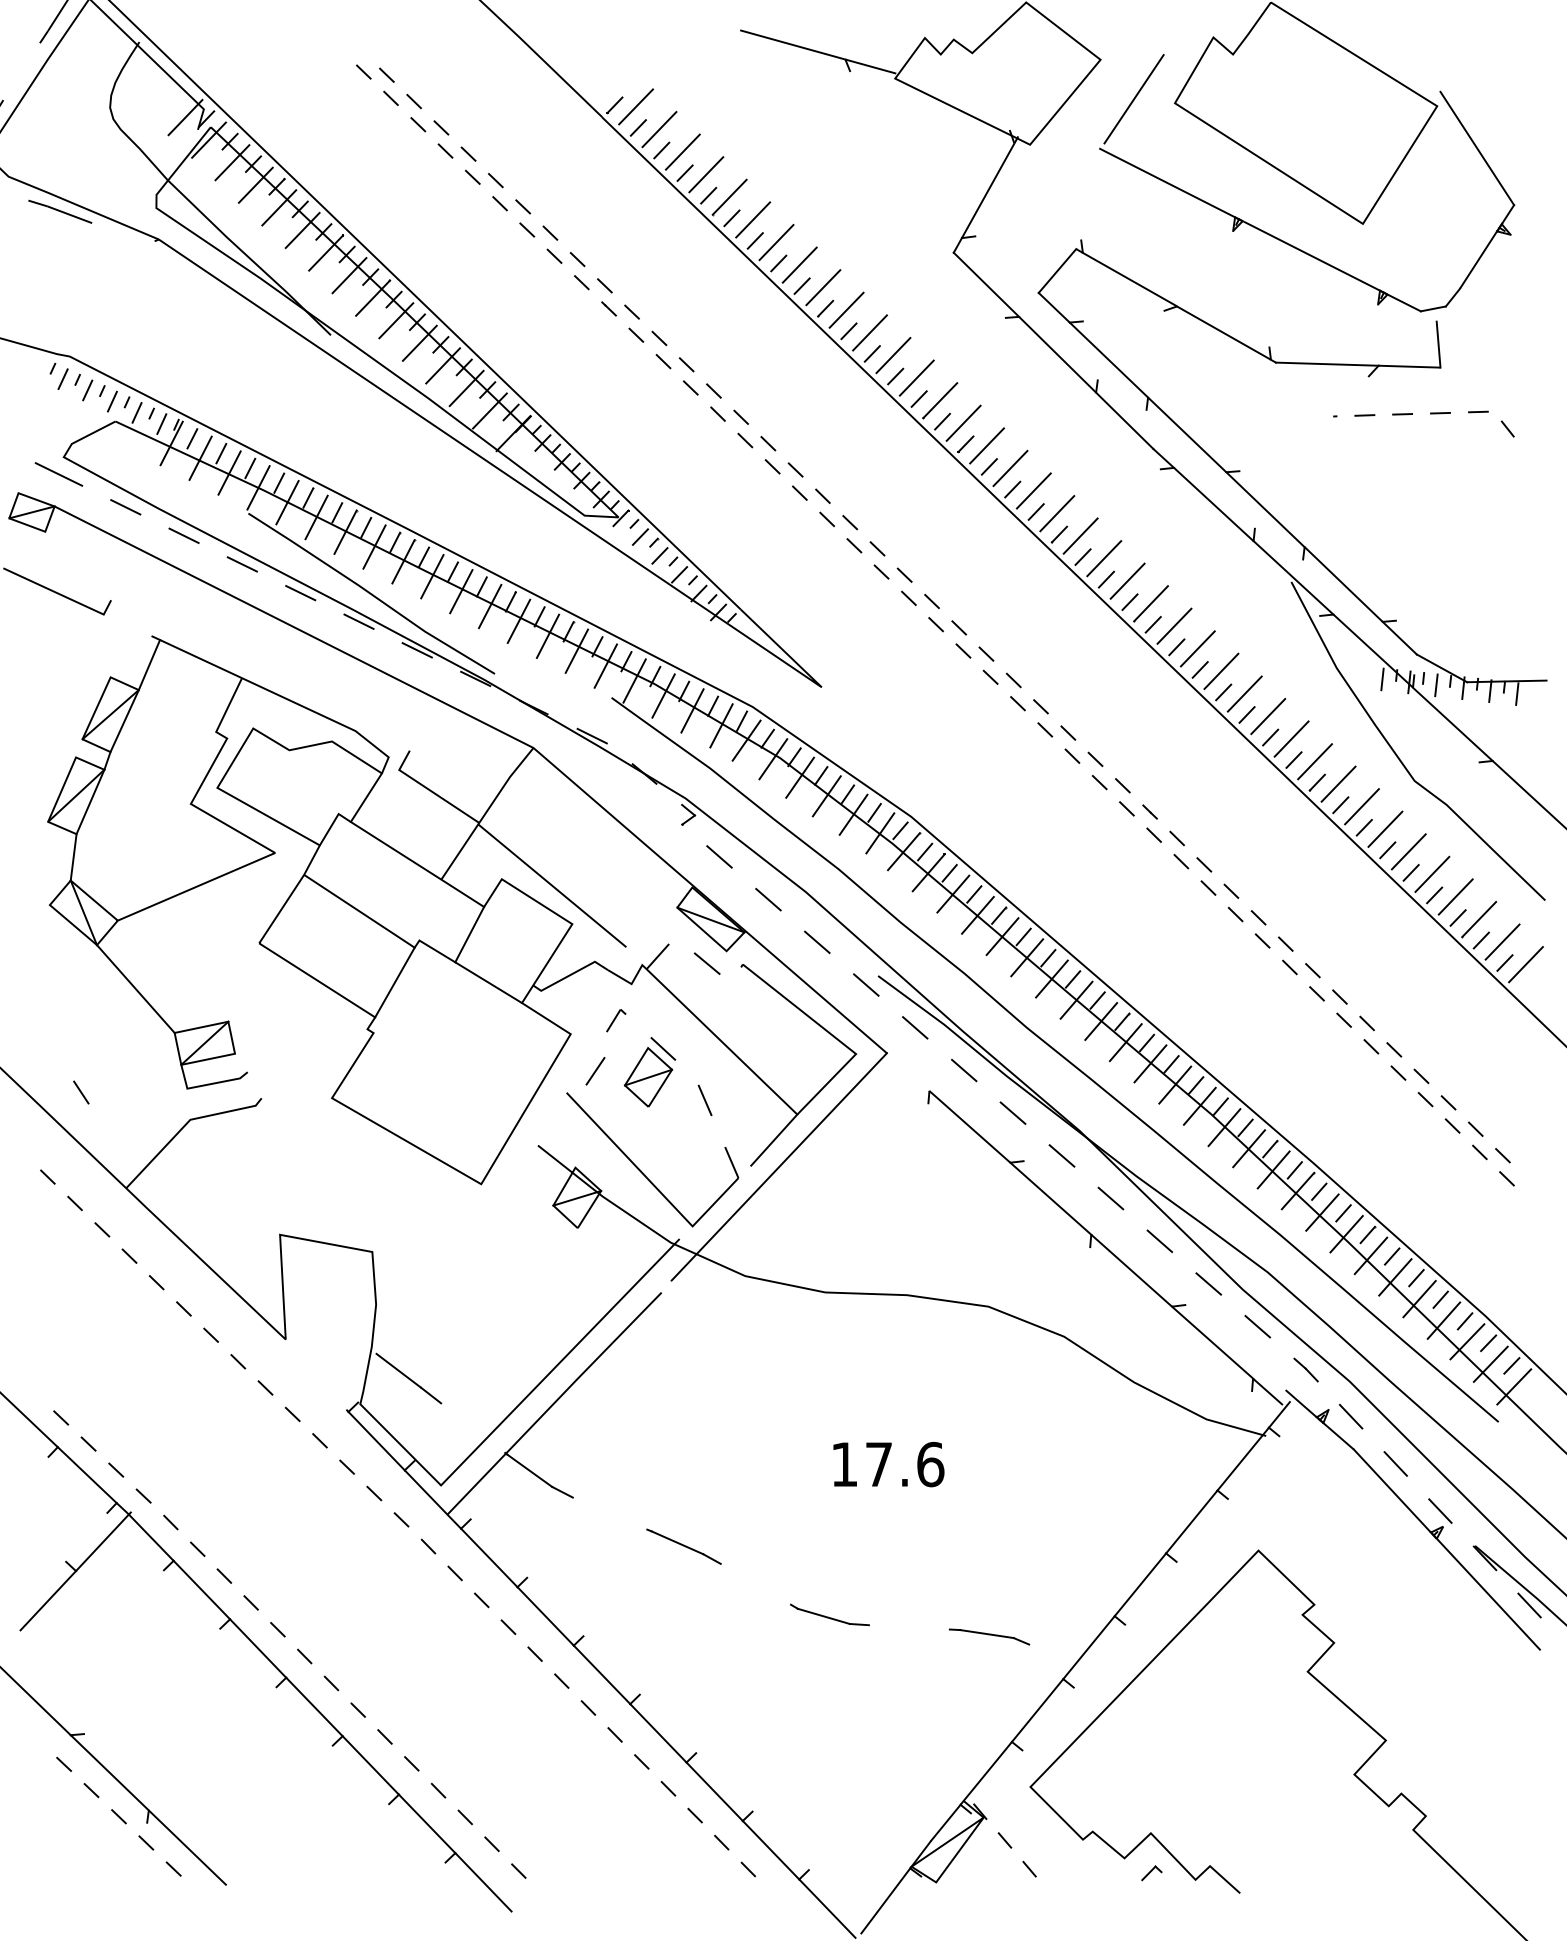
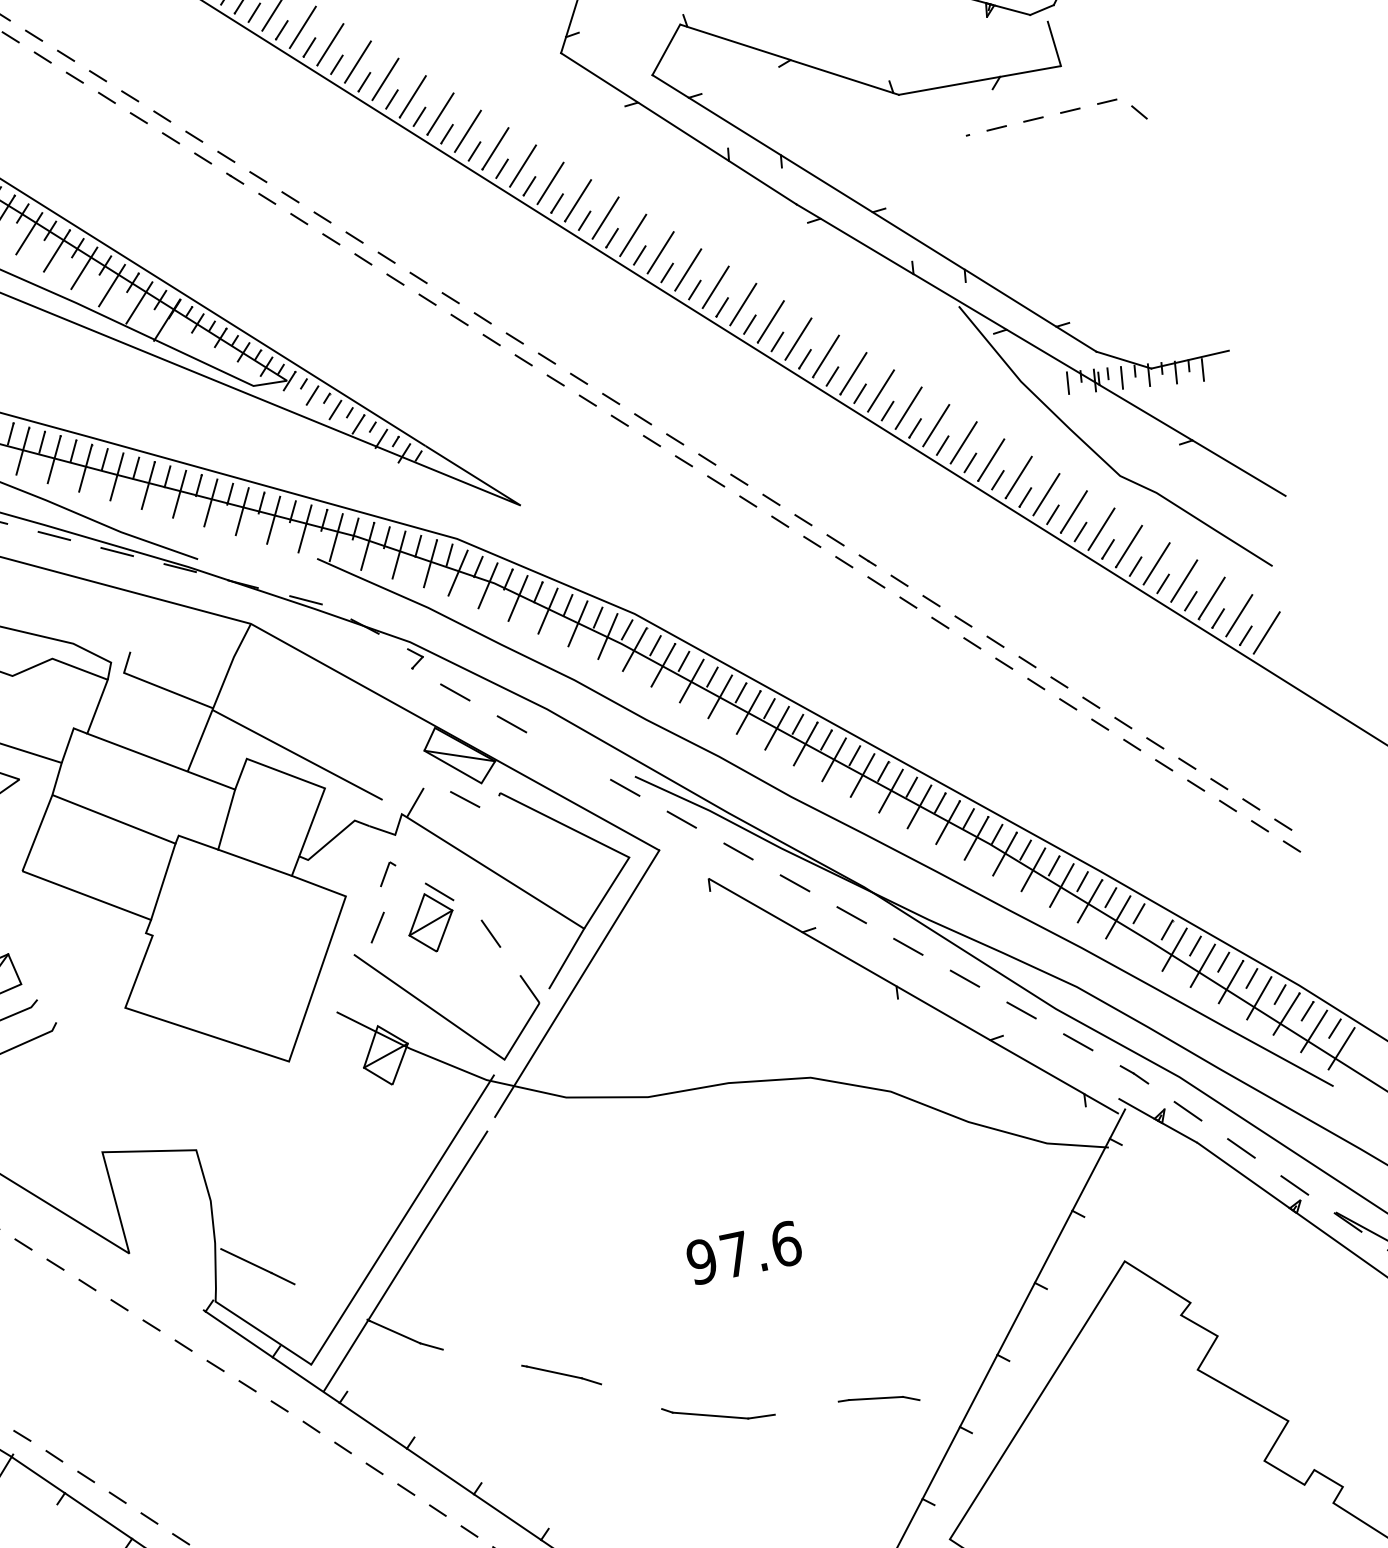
line: (817, 941) -> (568, 755), removed
line: (1346, 1234) -> (1146, 933), removed
text: (844, 1464) -> (701, 1261), 17.6 -> 97.6
part: (829, 1614) -> (717, 1411), size x1.4

